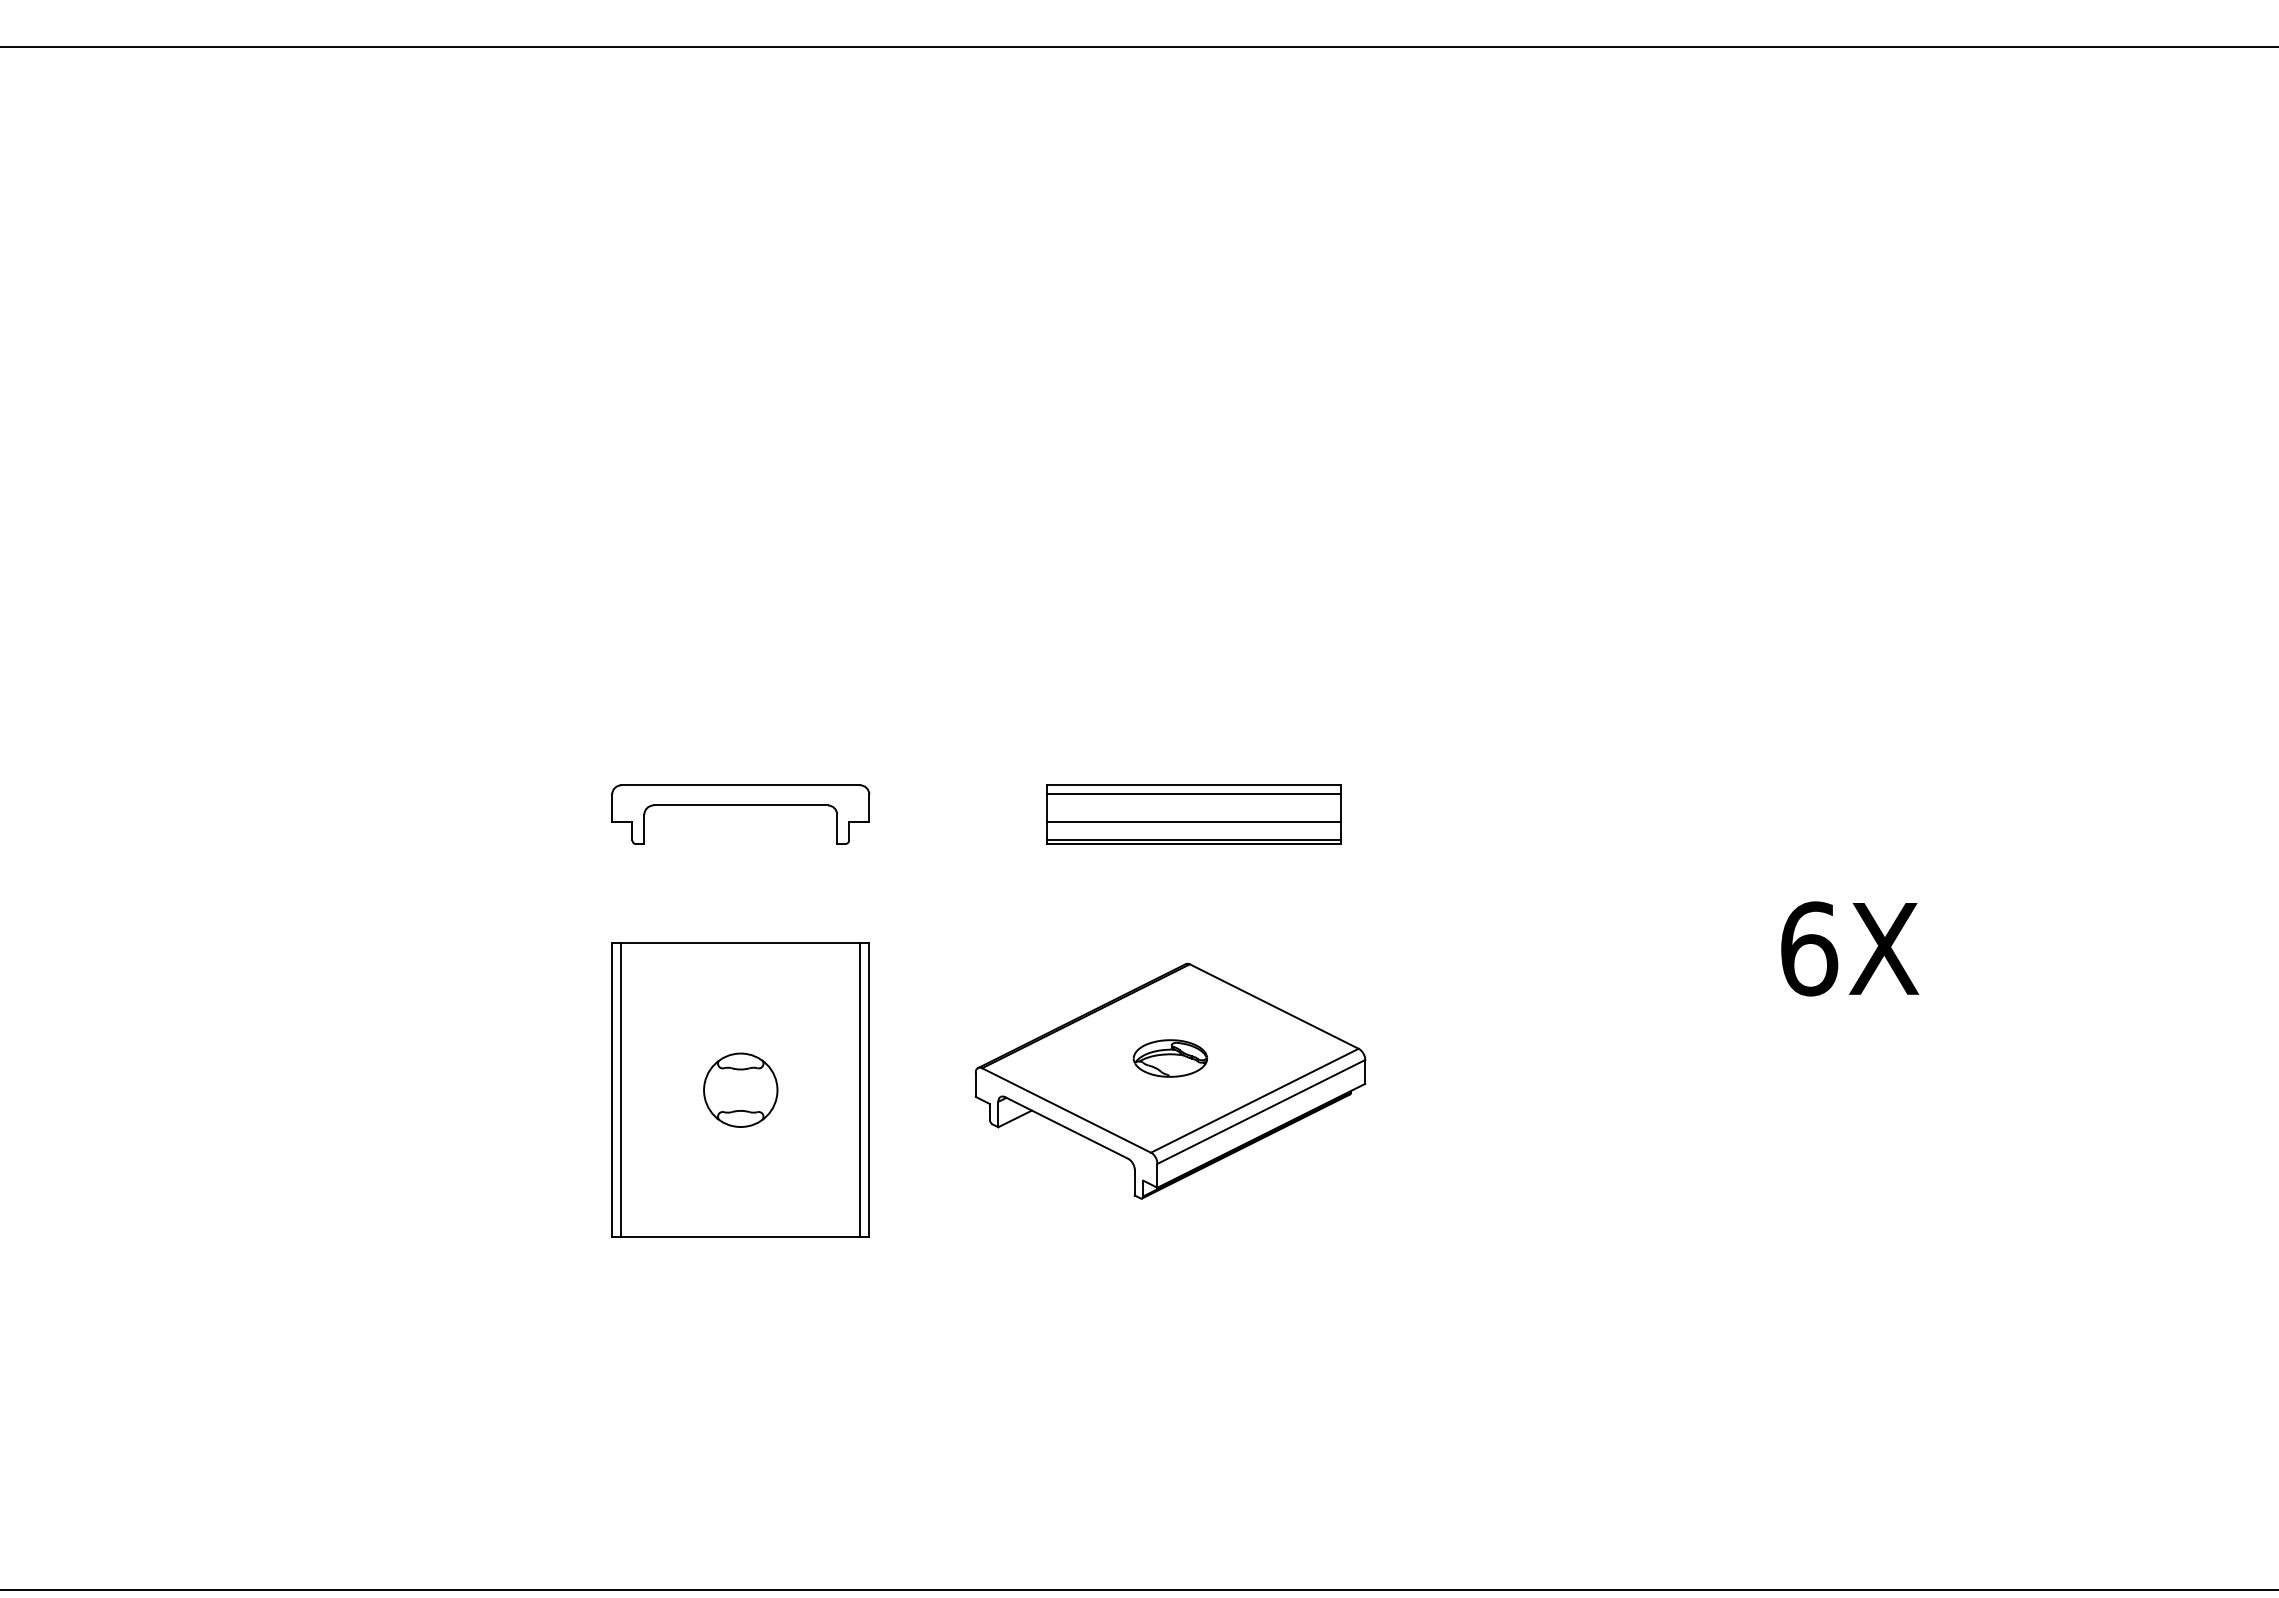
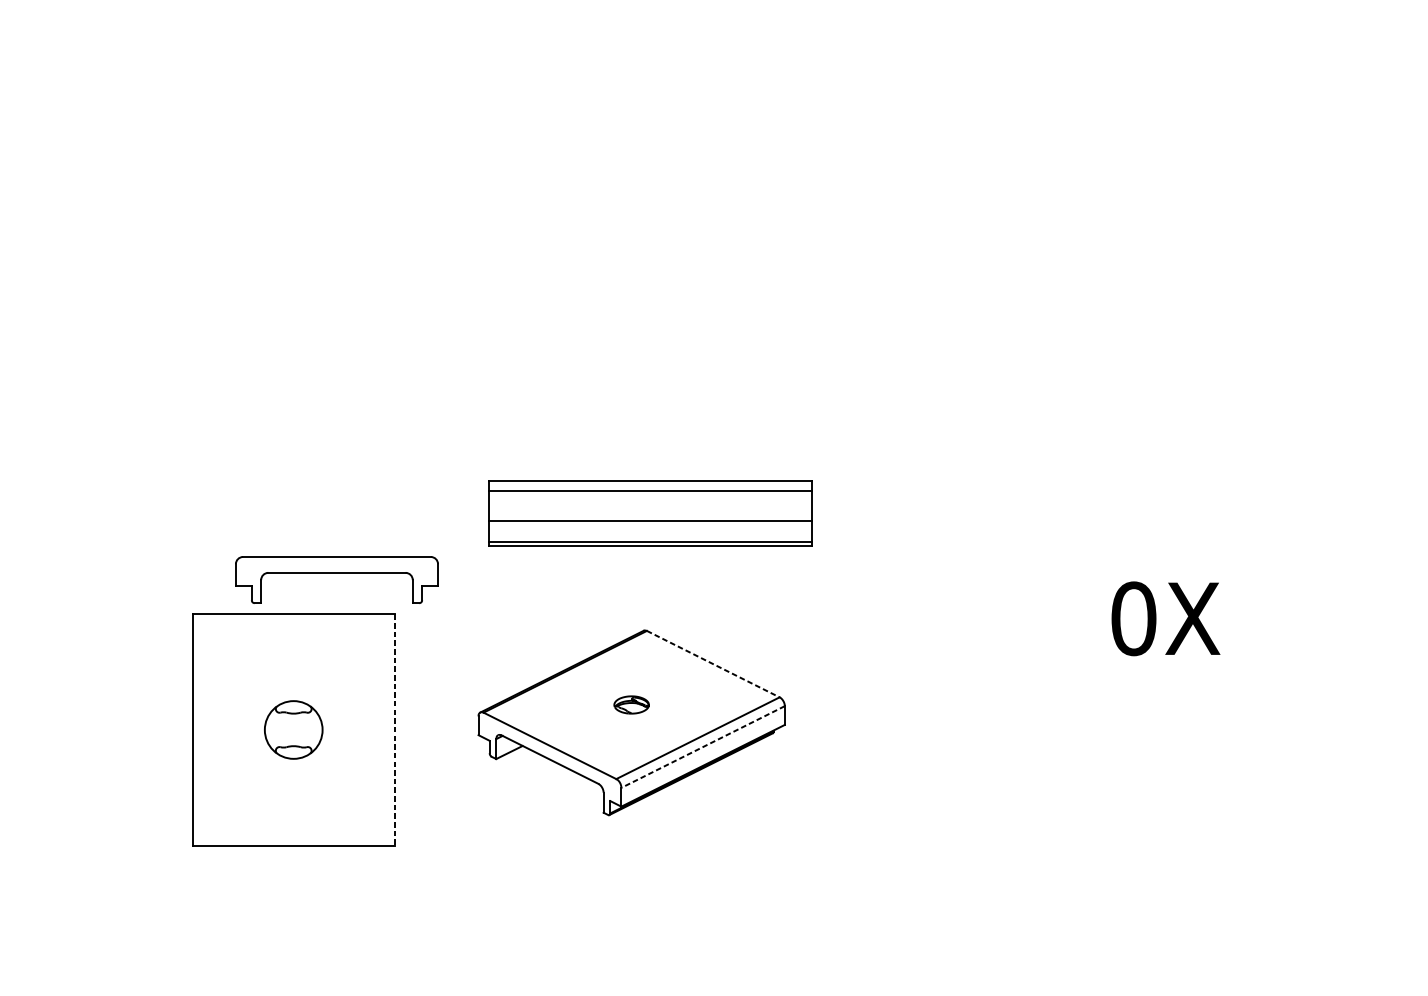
part: (740, 805) -> (336, 572), moved
part: (1193, 814) -> (649, 513), size x1.4
text: (1809, 948) -> (1134, 618), 6X -> 0X
line: (1274, 1006) -> (713, 664), solid -> dashed
part: (1170, 1058) -> (631, 704), size x0.6
line: (621, 1090) -> (199, 730), removed
line: (860, 1090) -> (387, 730), removed
line: (869, 1090) -> (394, 730), solid -> dashed
line: (1260, 1112) -> (702, 747), solid -> dashed

